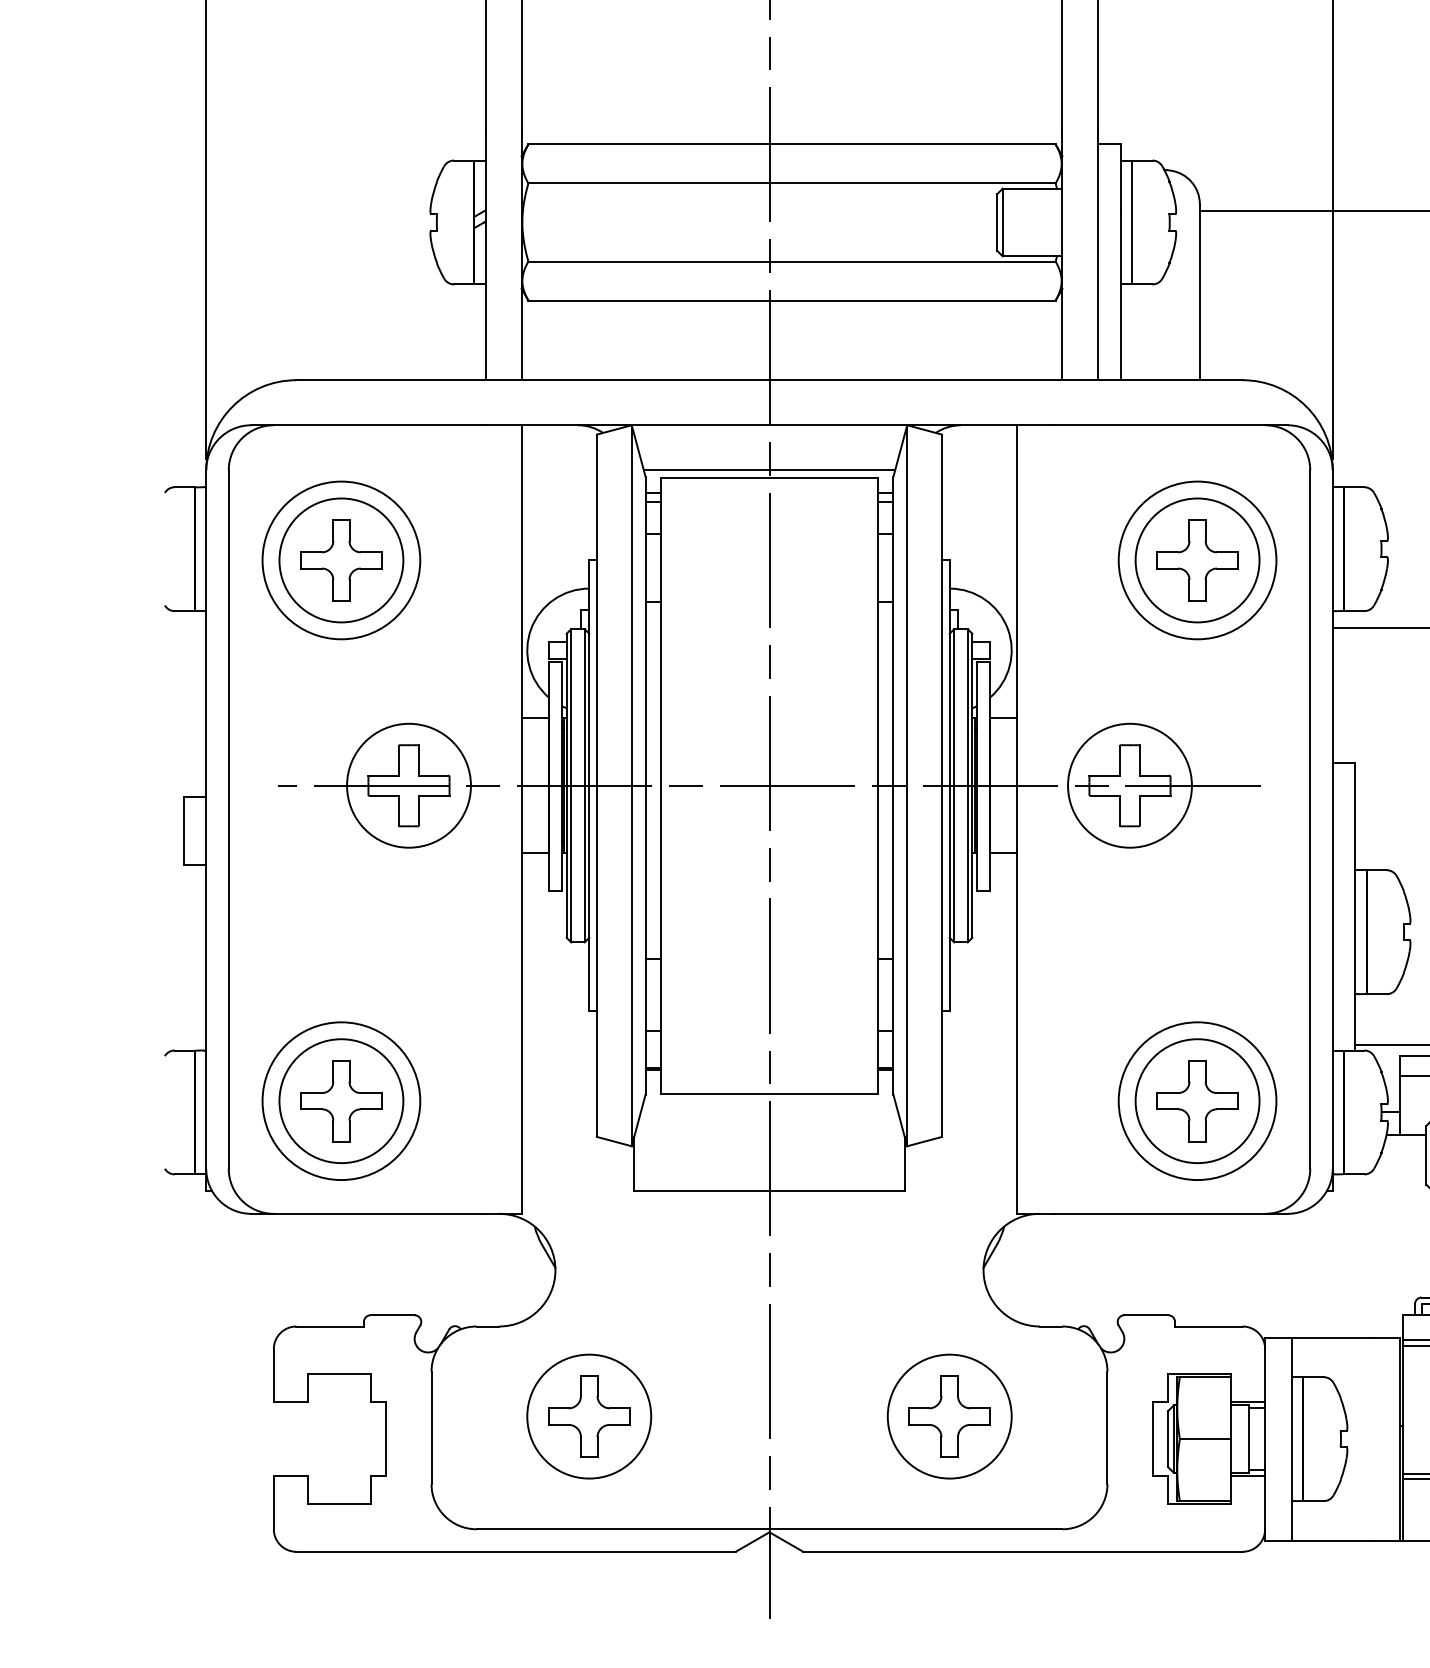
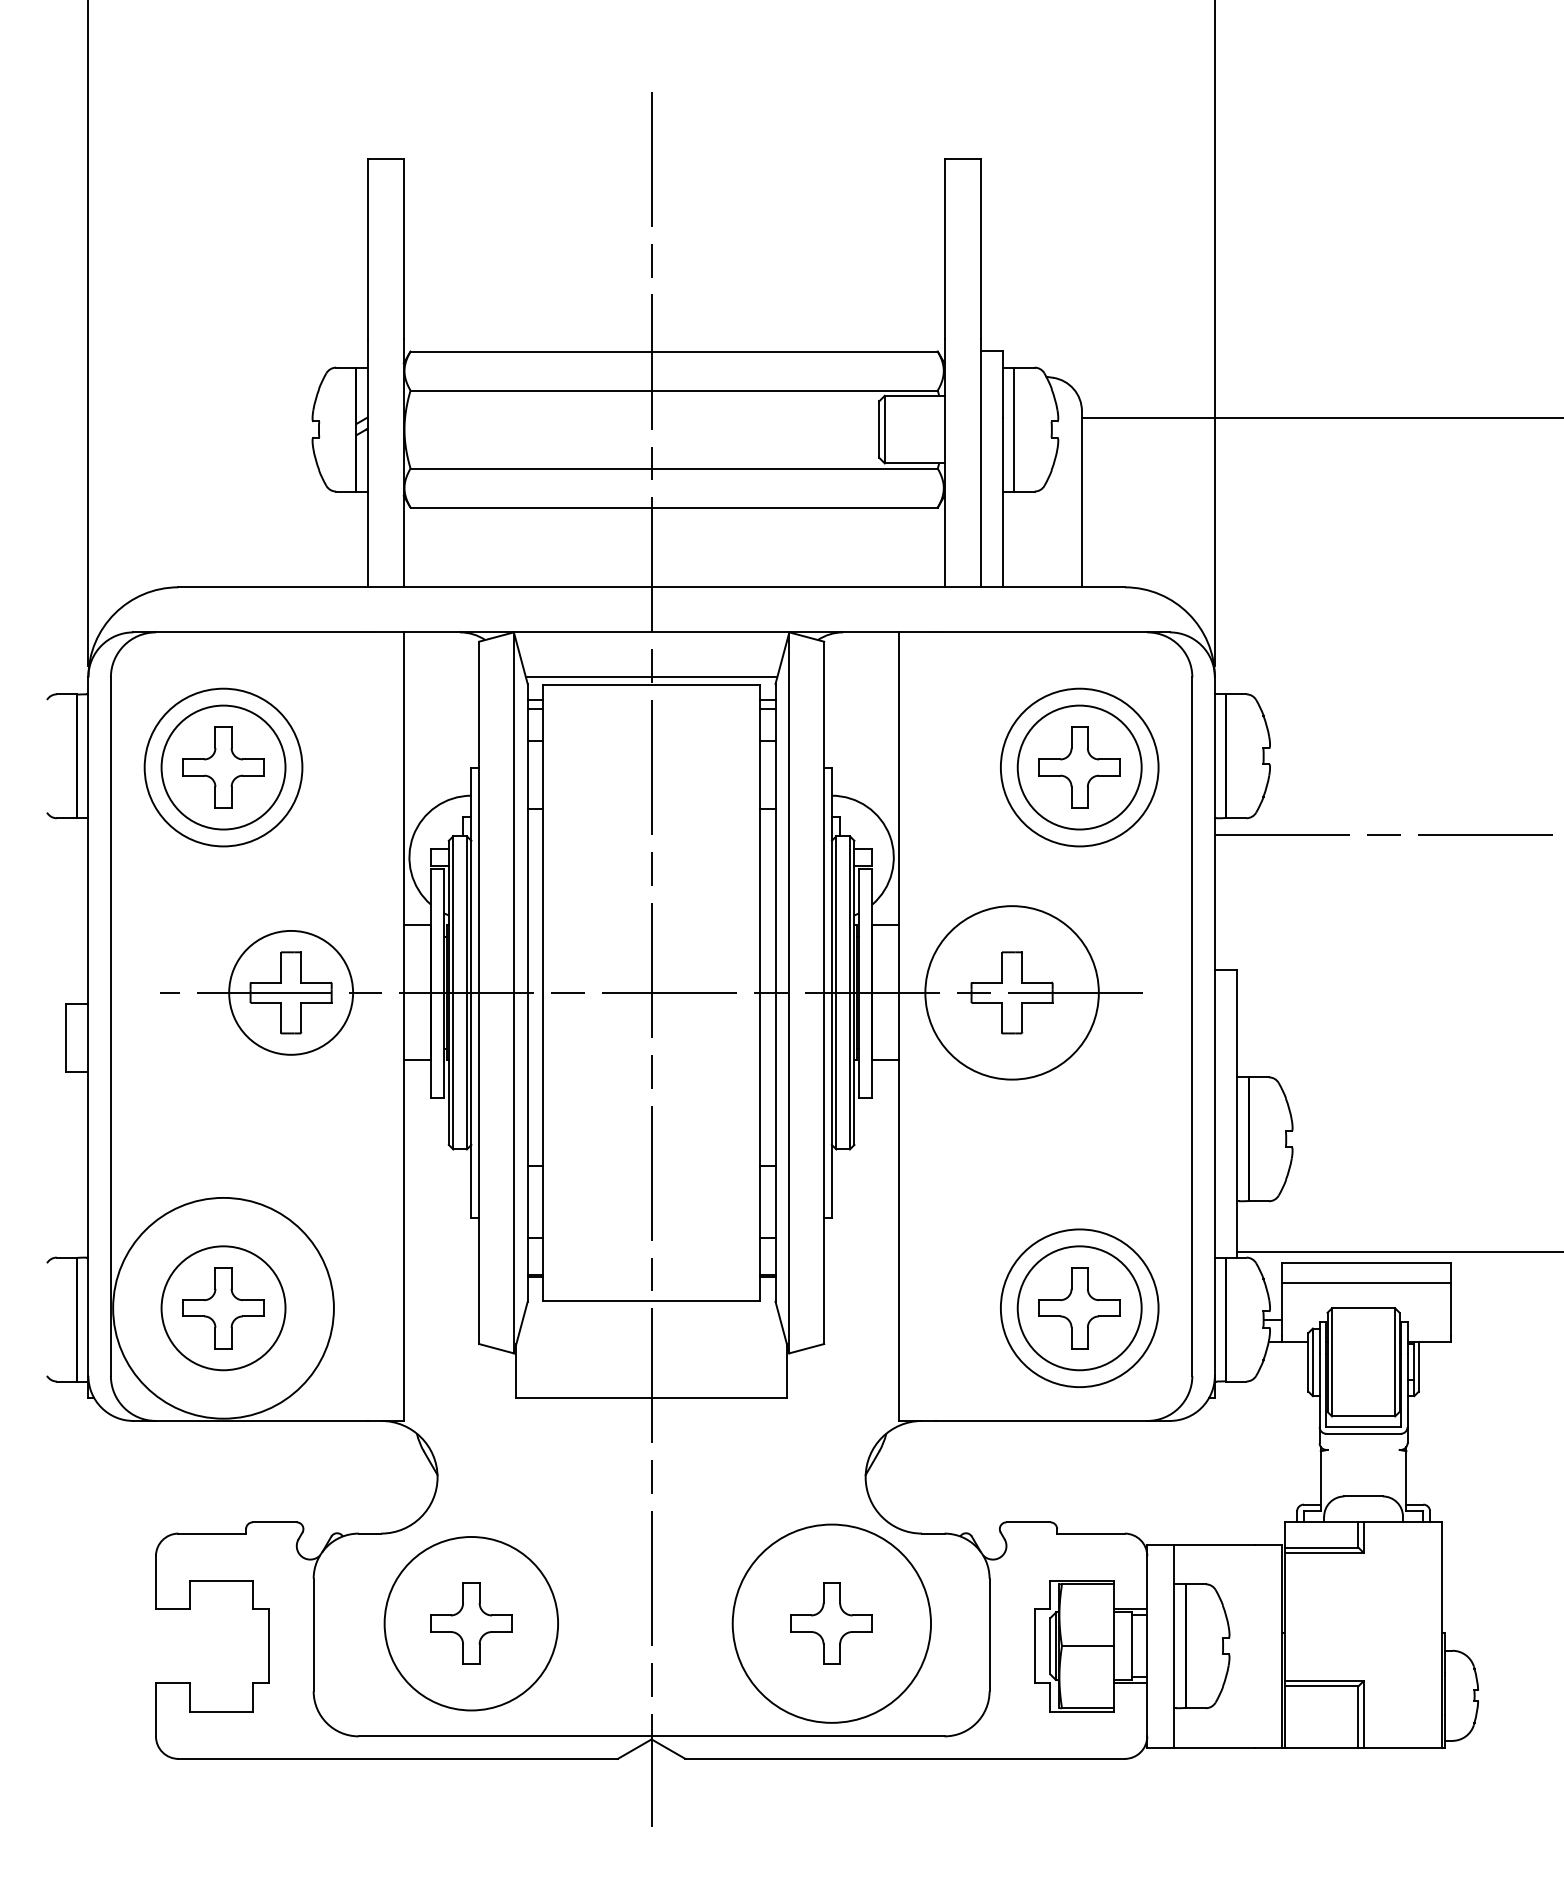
circle: (1130, 785) -> (1012, 992), size x1.4
circle: (341, 1101) -> (223, 1308), size x1.4
circle: (589, 1416) -> (471, 1623), size x1.4
circle: (949, 1416) -> (831, 1623), size x1.6

